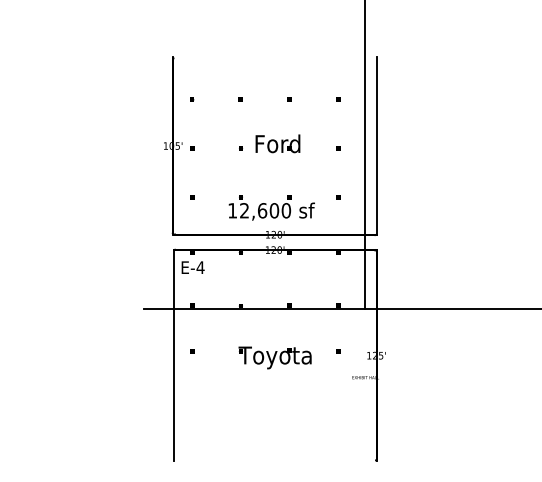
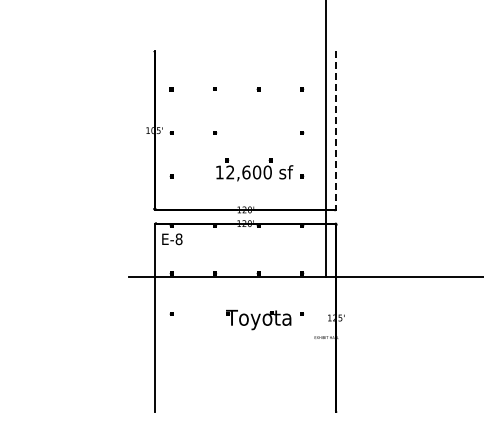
part: (278, 143) -> (248, 128), removed
line: (376, 147) -> (336, 131), solid -> dashed
part: (271, 207) -> (254, 169), moved
text: (199, 267) -> (178, 239), E-4 -> E-8
part: (274, 357) -> (258, 319), moved

